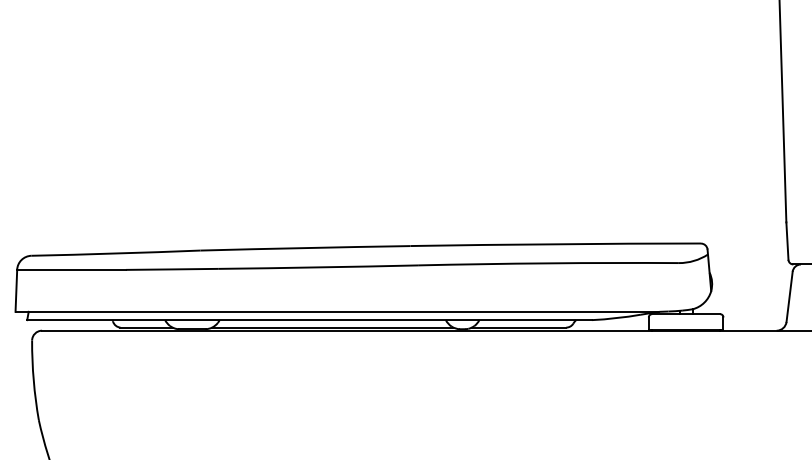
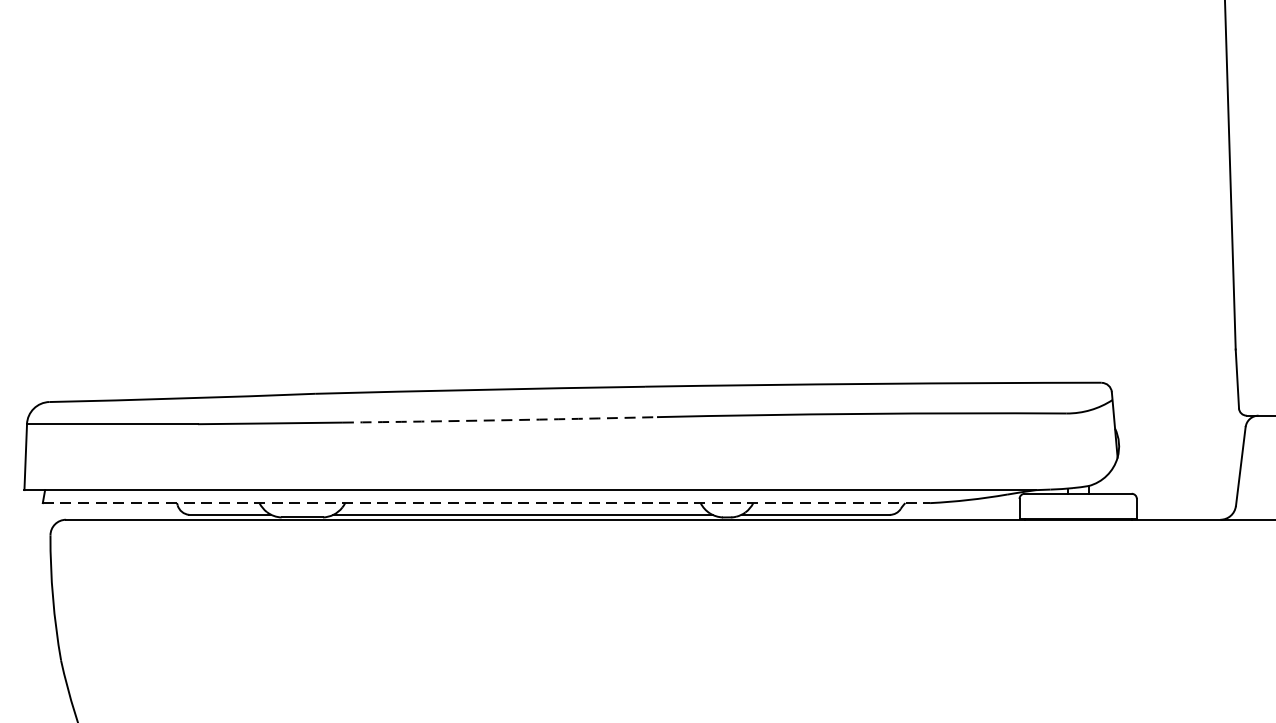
arc: (318, 267) -> (500, 420), solid -> dashed
line: (310, 320) -> (487, 503), solid -> dashed

